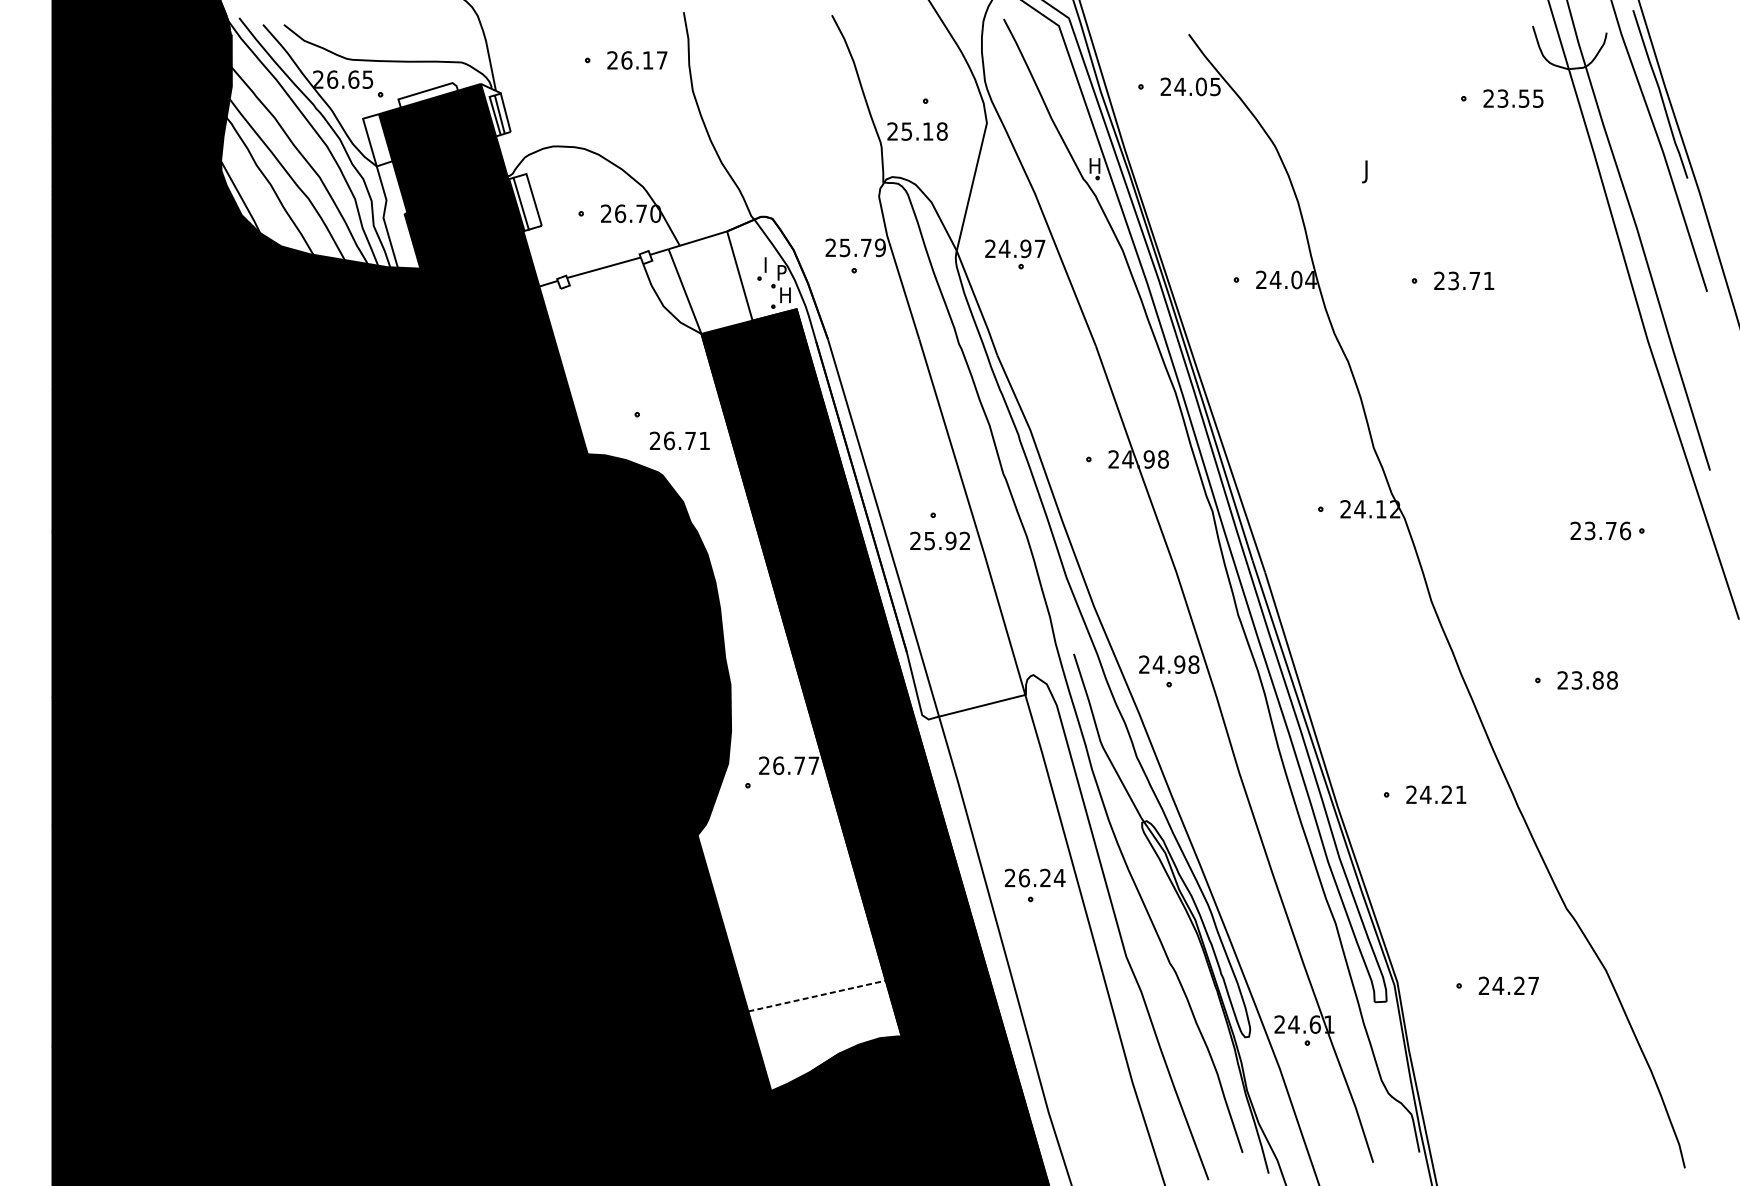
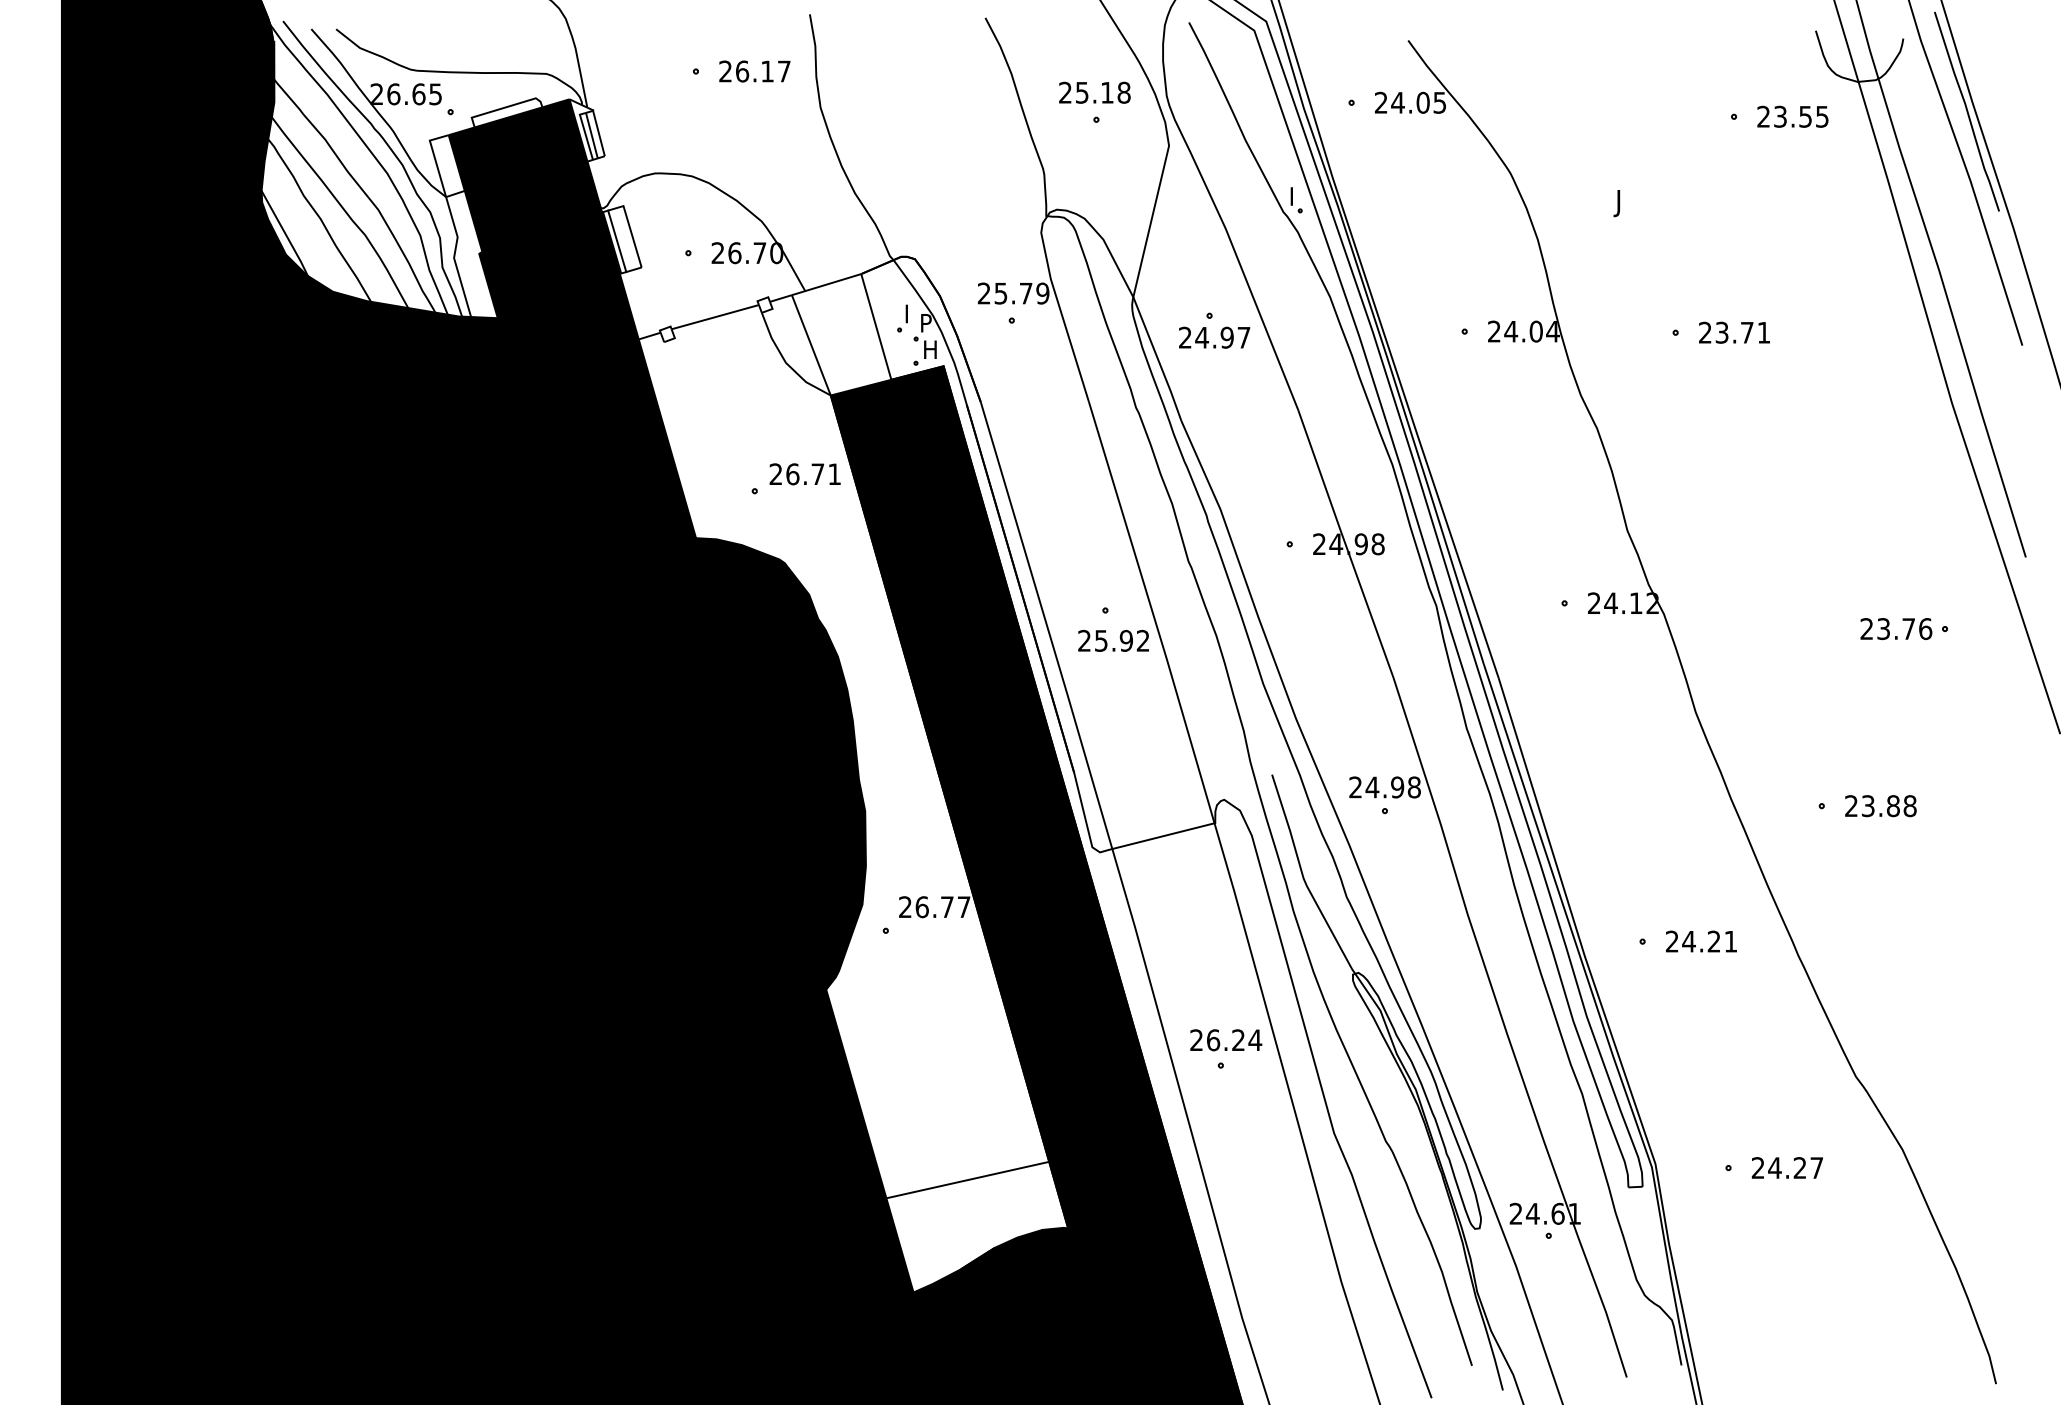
text: (917, 131) -> (1094, 92), moved
text: (1096, 165) -> (1298, 196), H -> I
text: (1015, 248) -> (1214, 337), moved
text: (679, 441) -> (804, 474), moved
line: (816, 996) -> (967, 1180), dashed -> solid

